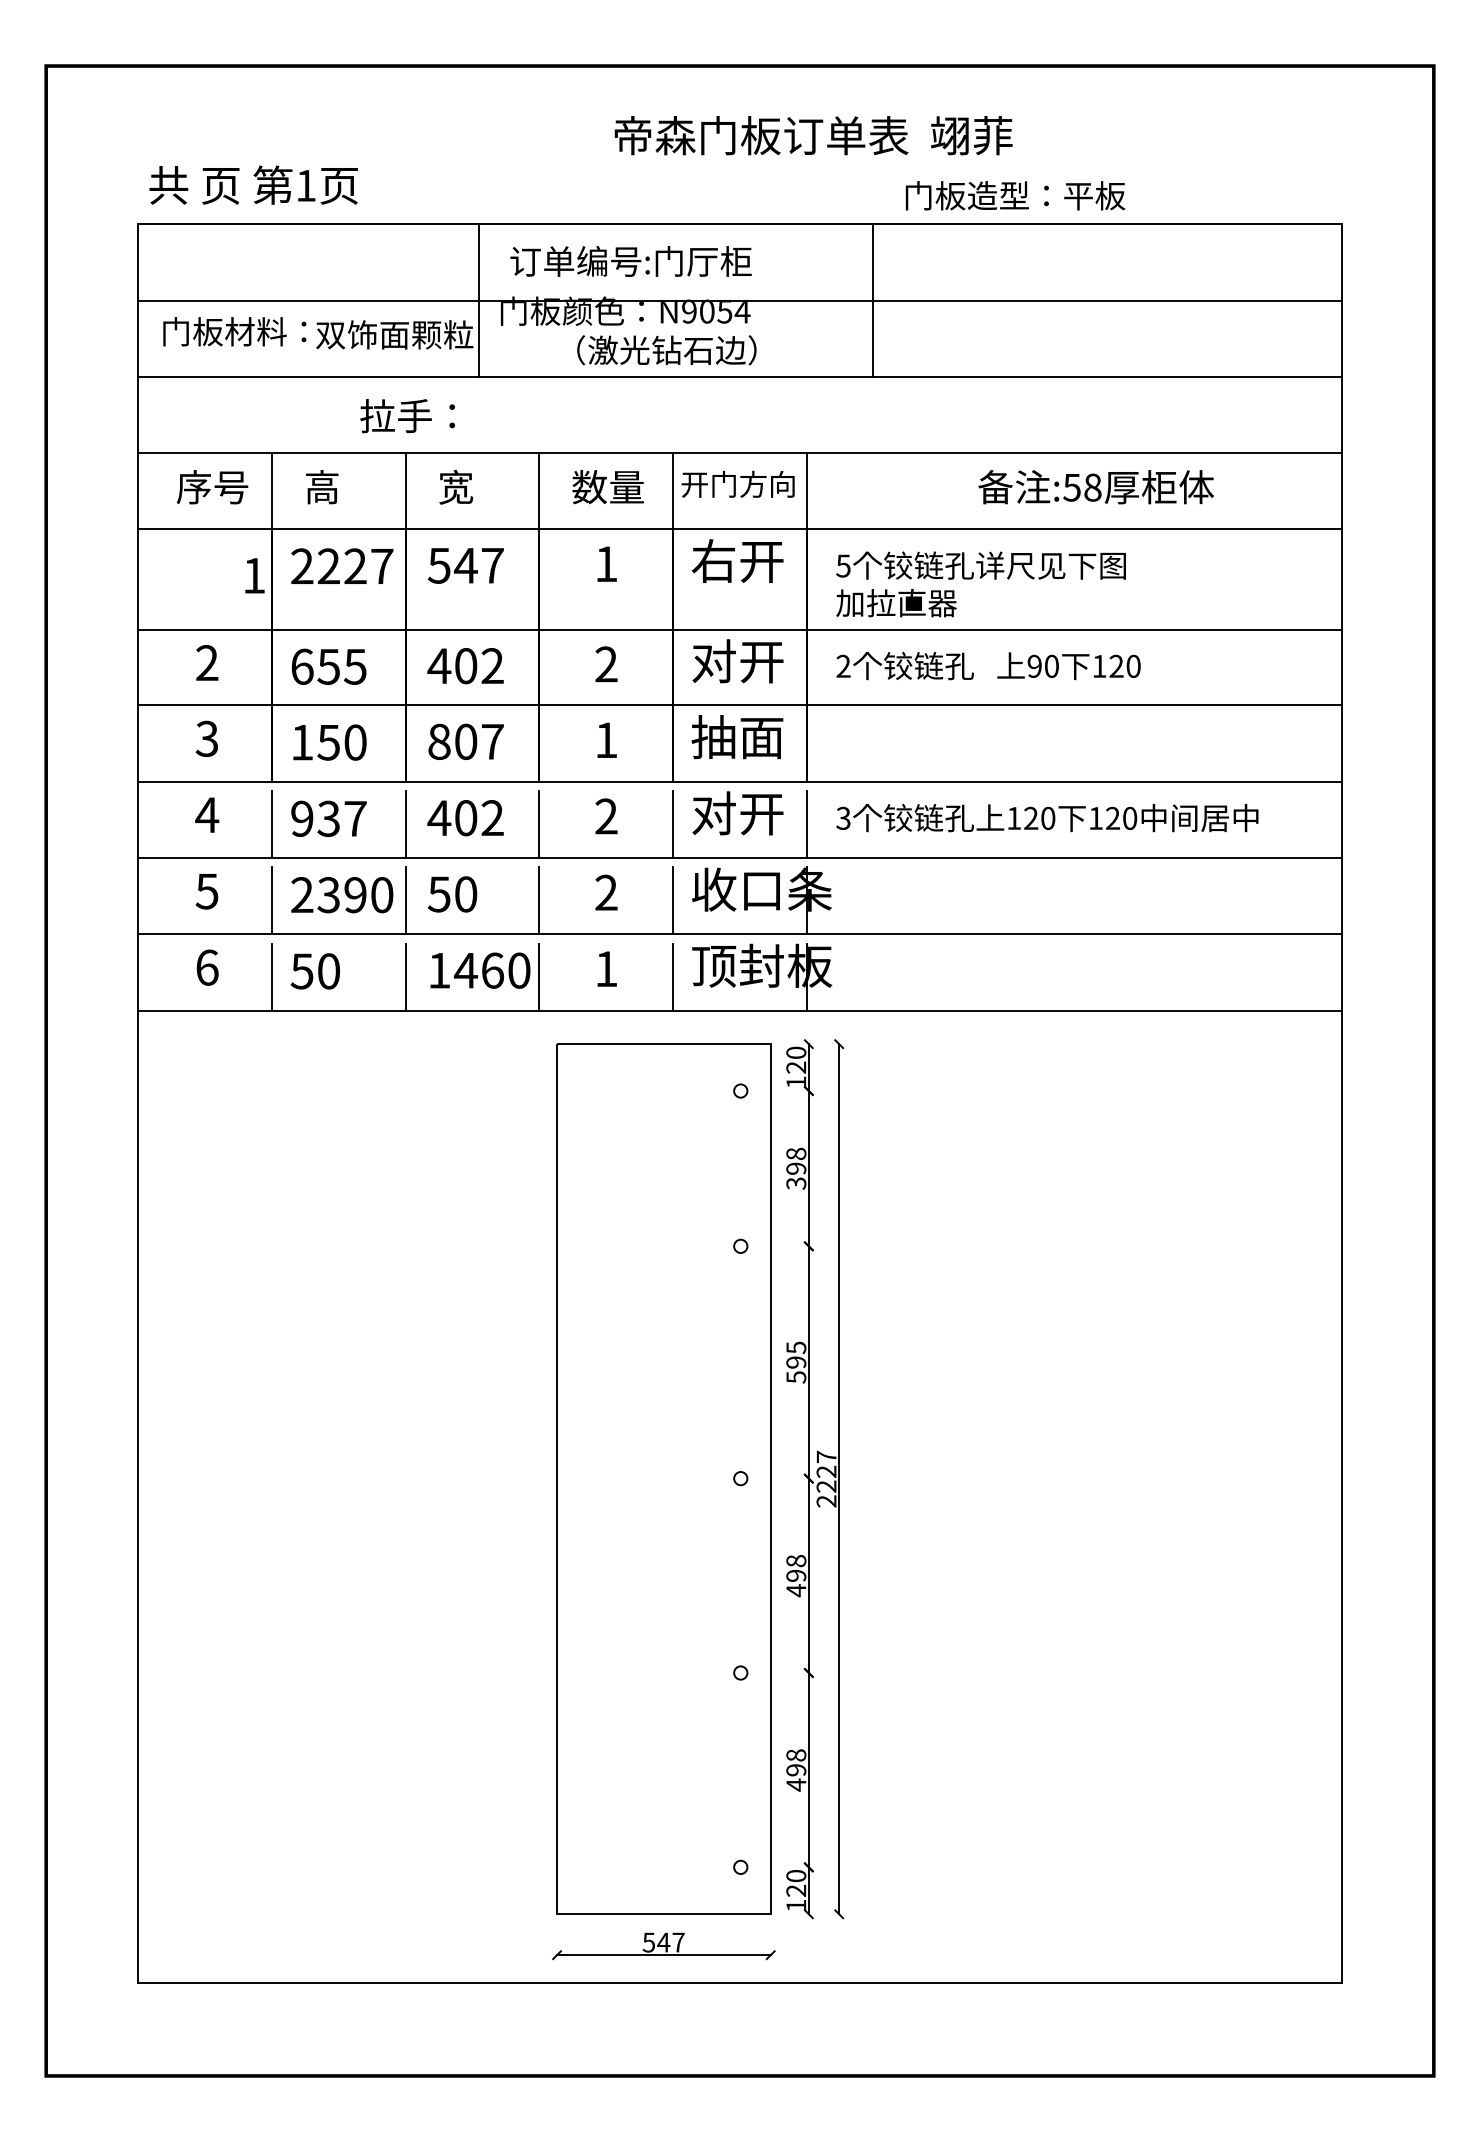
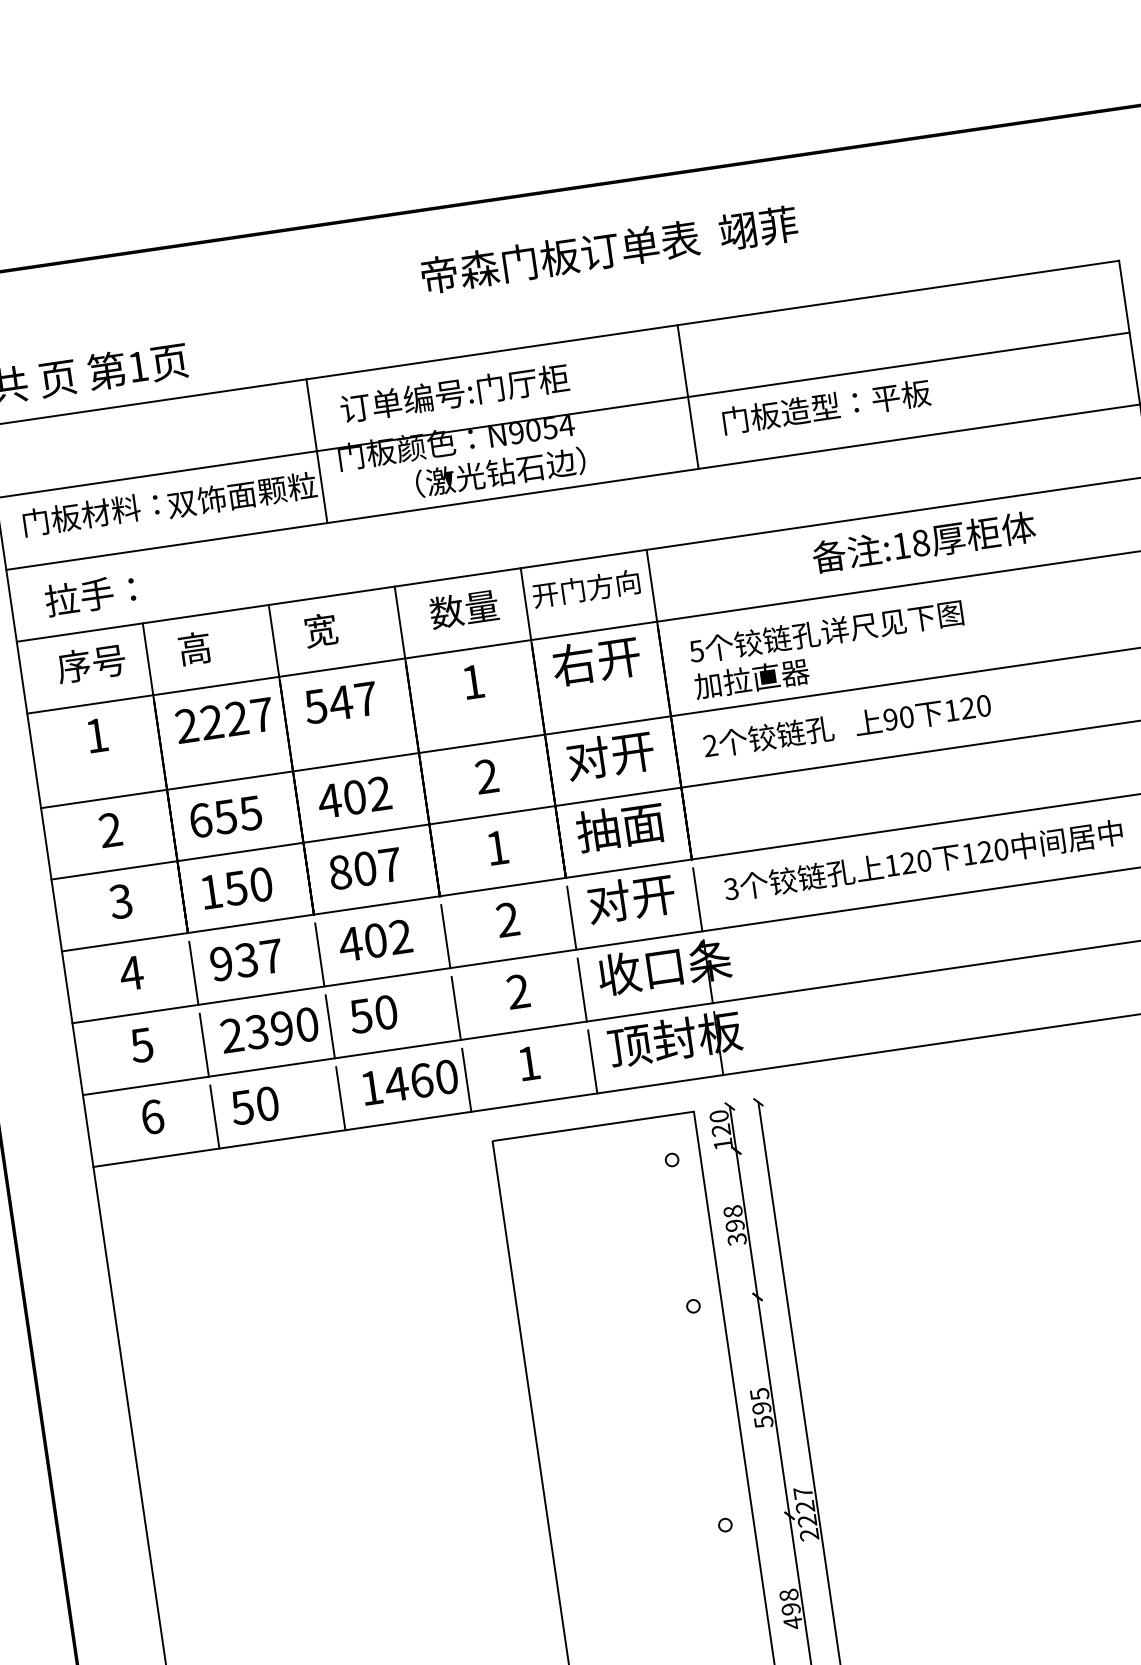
text: (1015, 195) -> (826, 406), moved
text: (407, 416) -> (90, 595), moved
text: (1071, 487) -> (900, 545), 58 -> 18
text: (254, 575) -> (97, 735), moved

